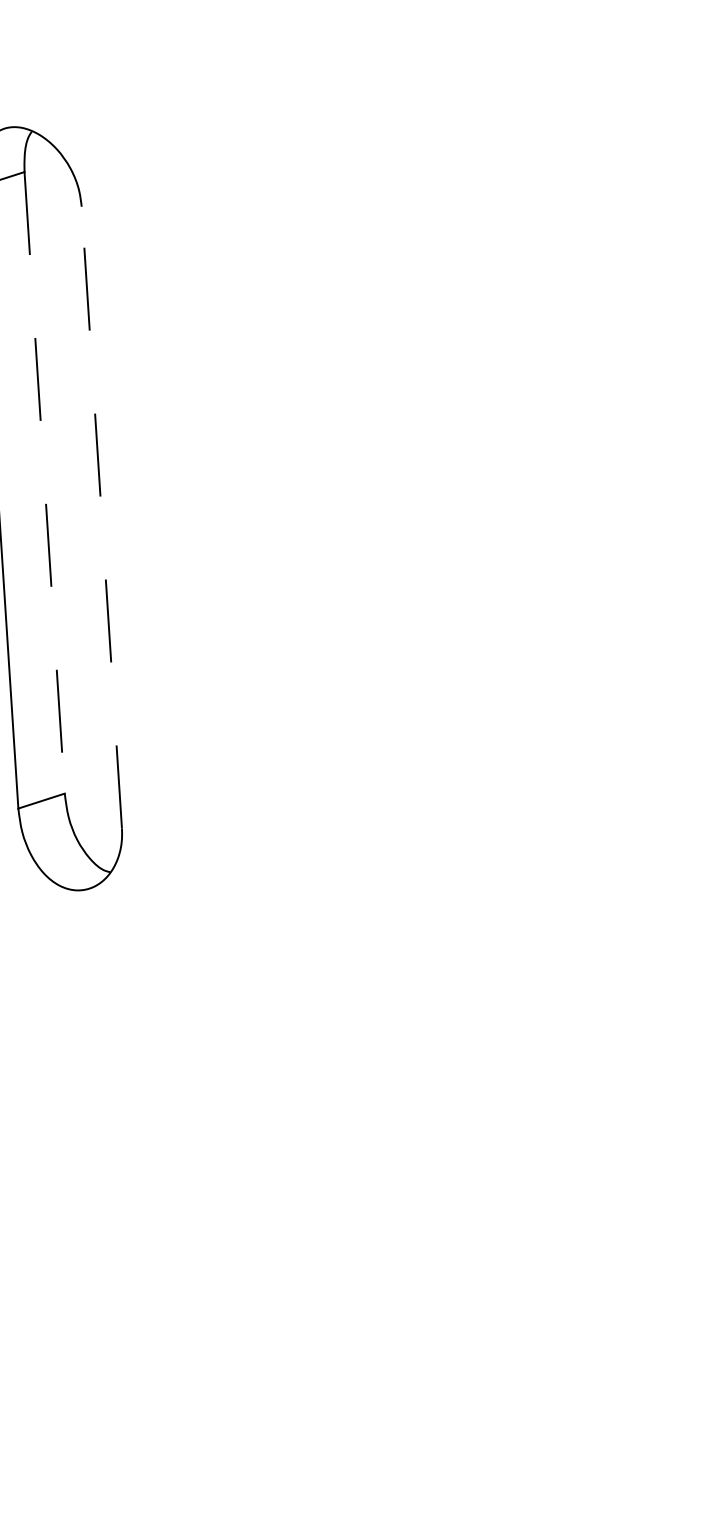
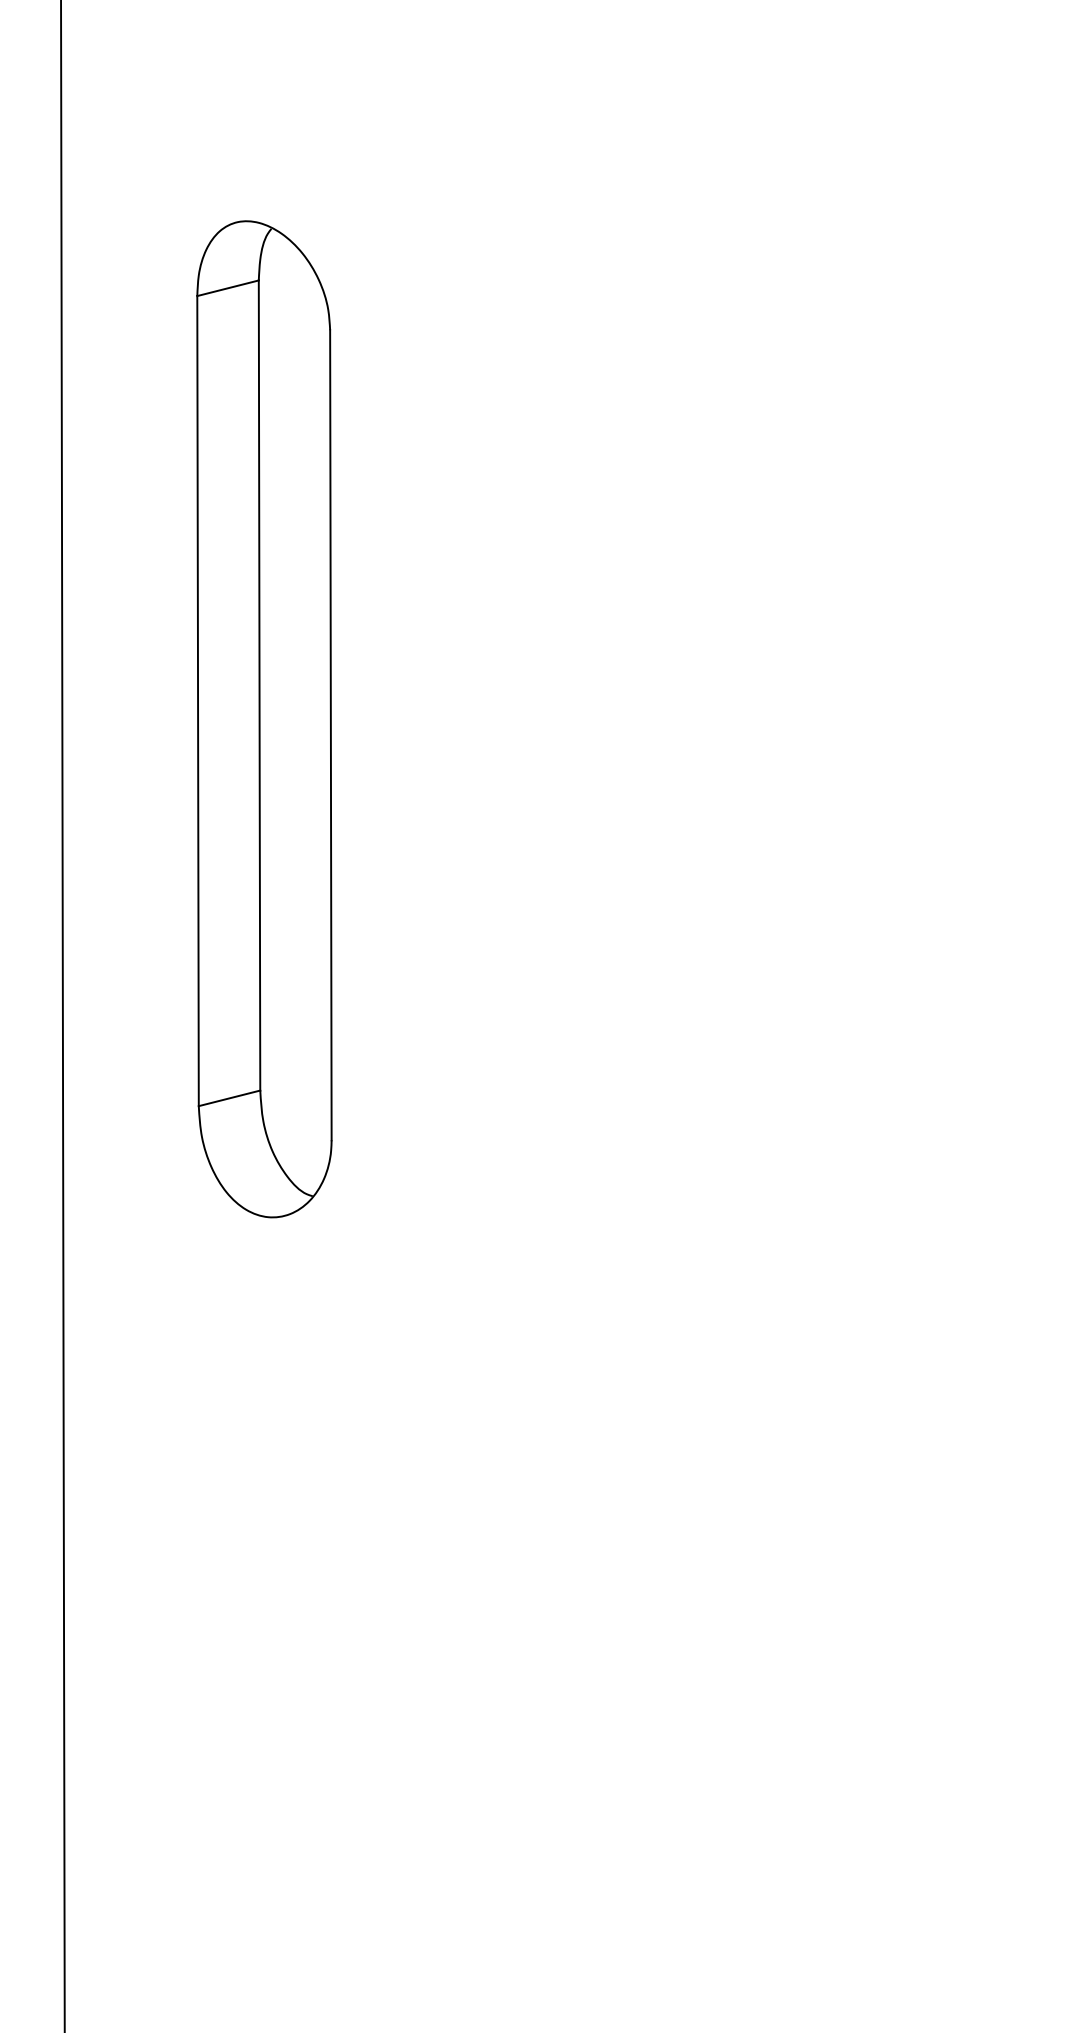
line: (44, 483) -> (259, 686), dashed -> solid
line: (101, 517) -> (330, 734), dashed -> solid

